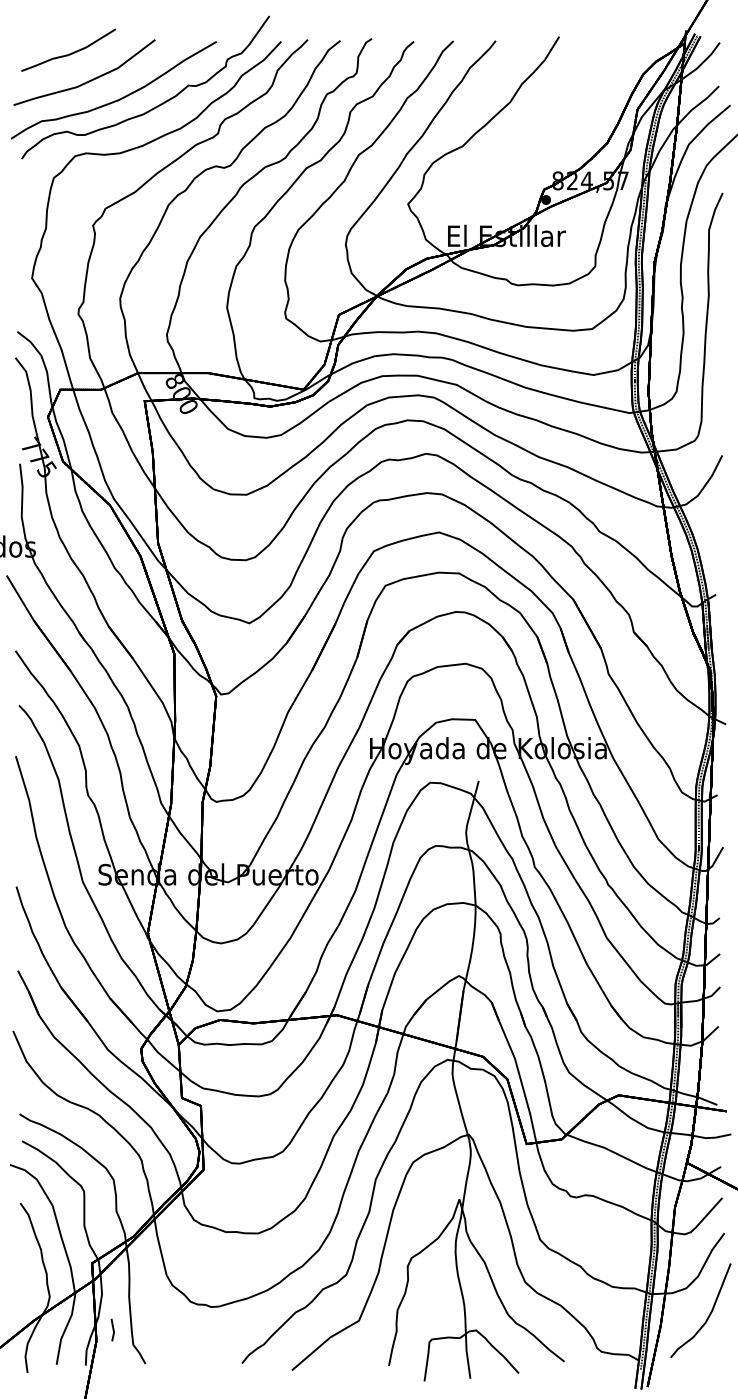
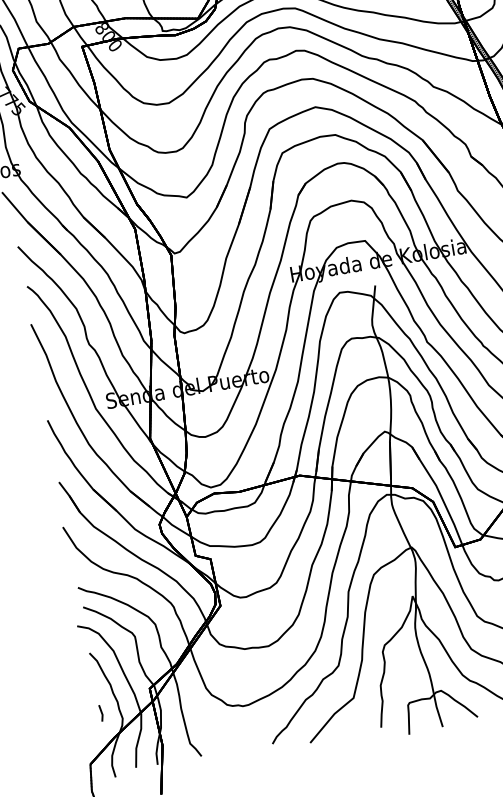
part: (112, 1329) -> (101, 712), moved

